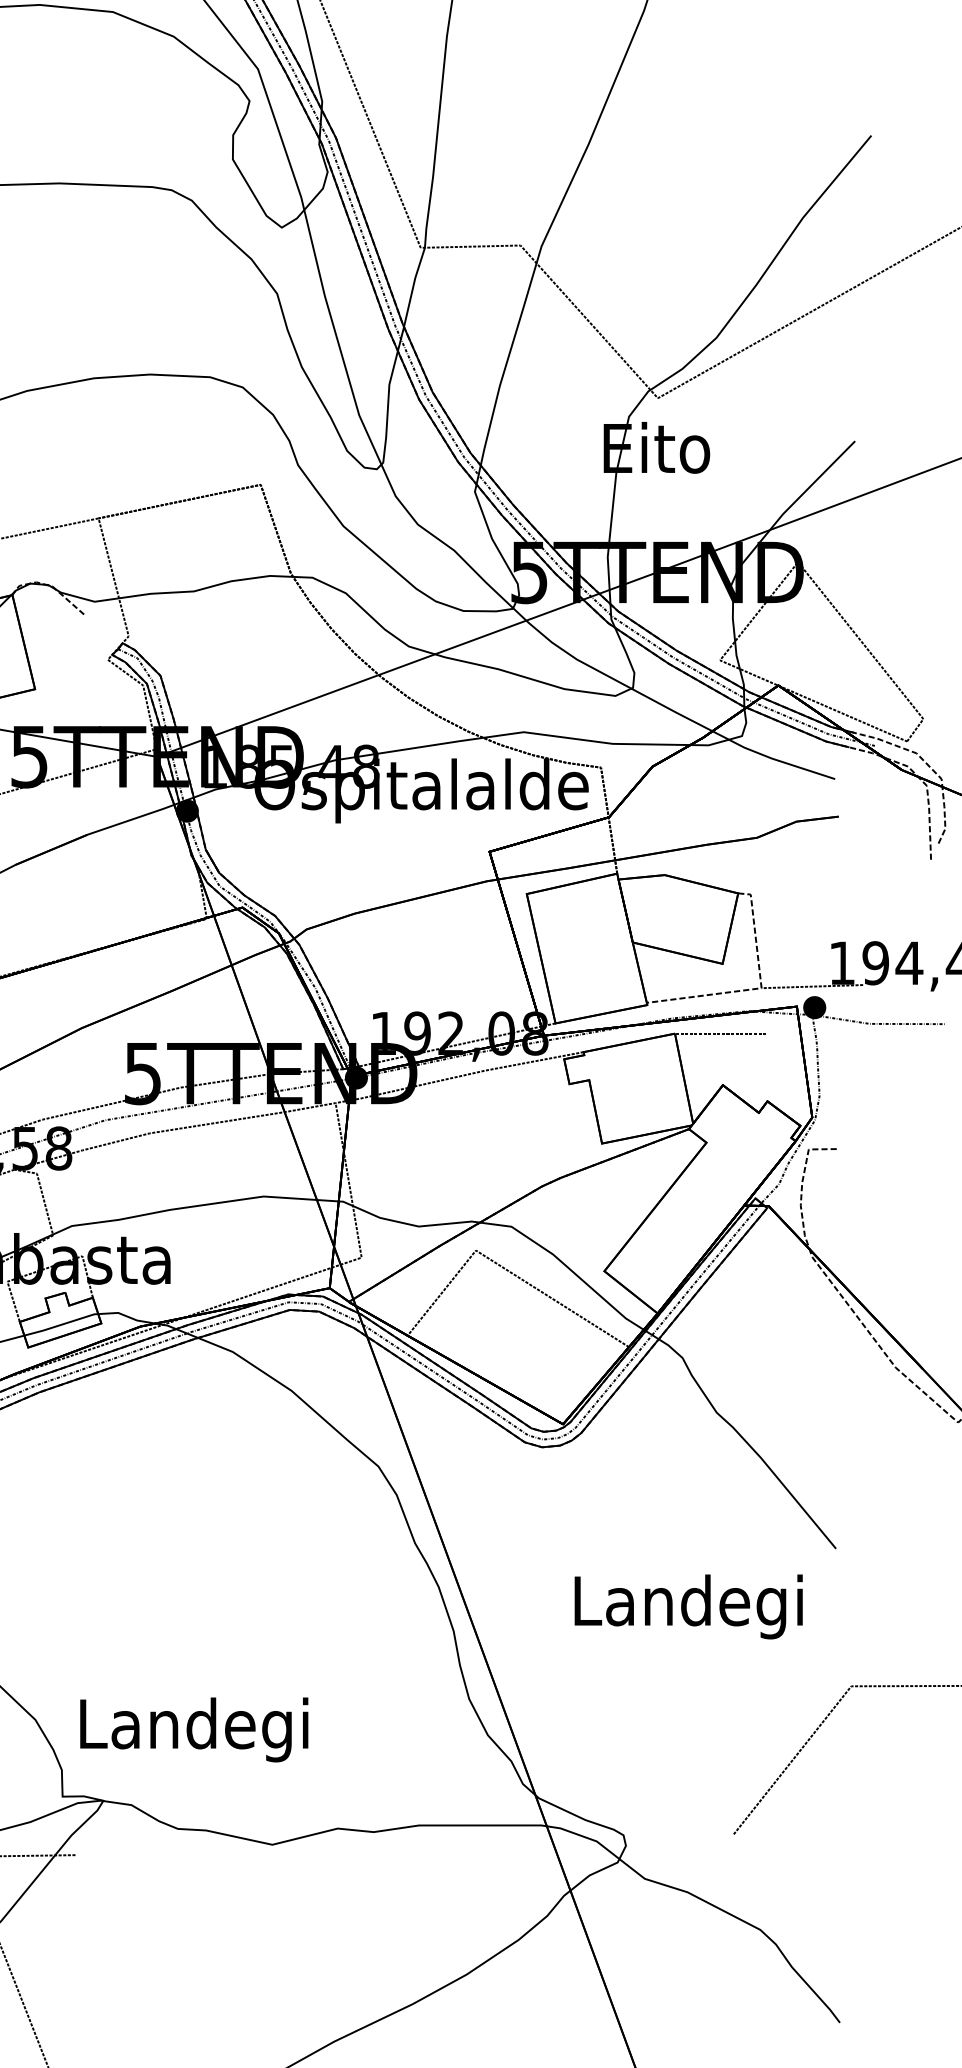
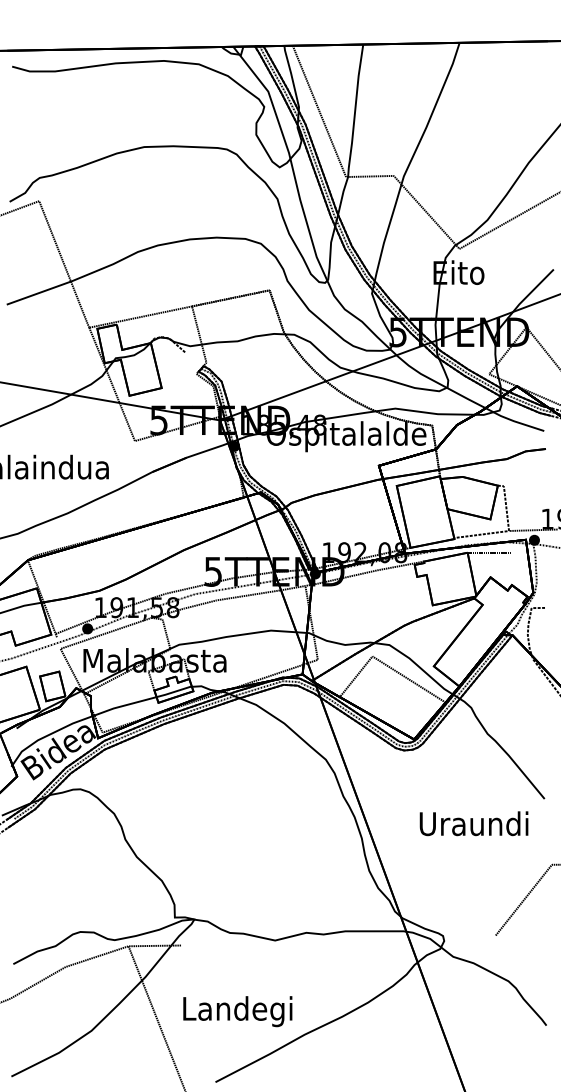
text: (687, 1606) -> (473, 826), Landegi -> Uraundi
text: (193, 1729) -> (237, 1011), moved

